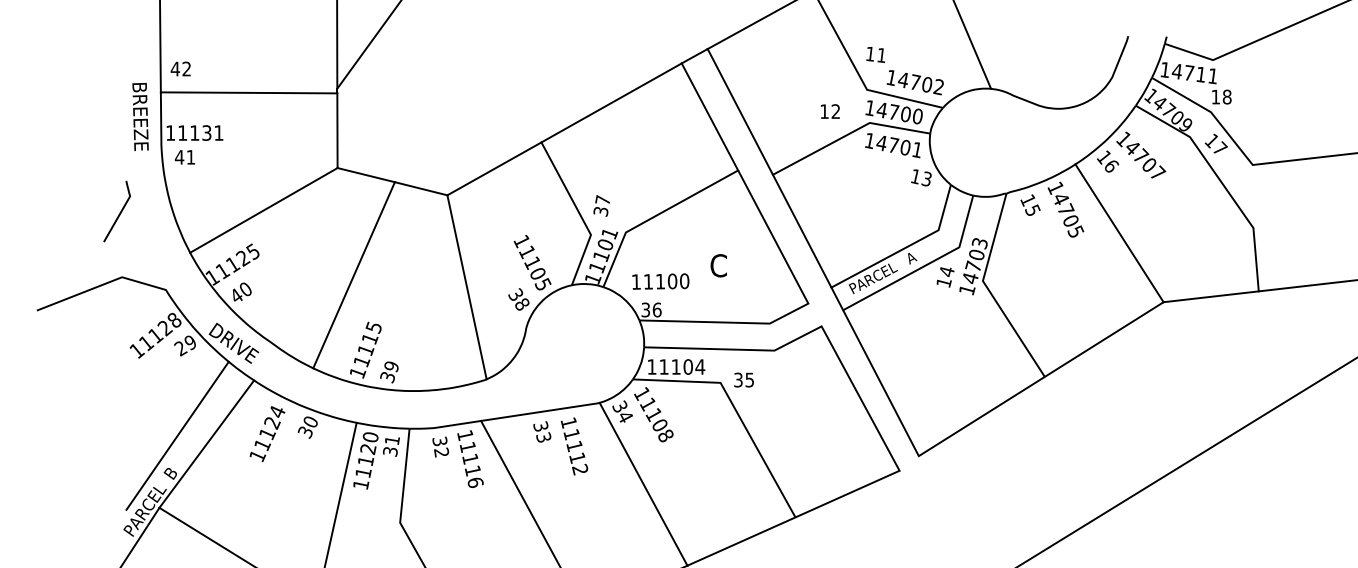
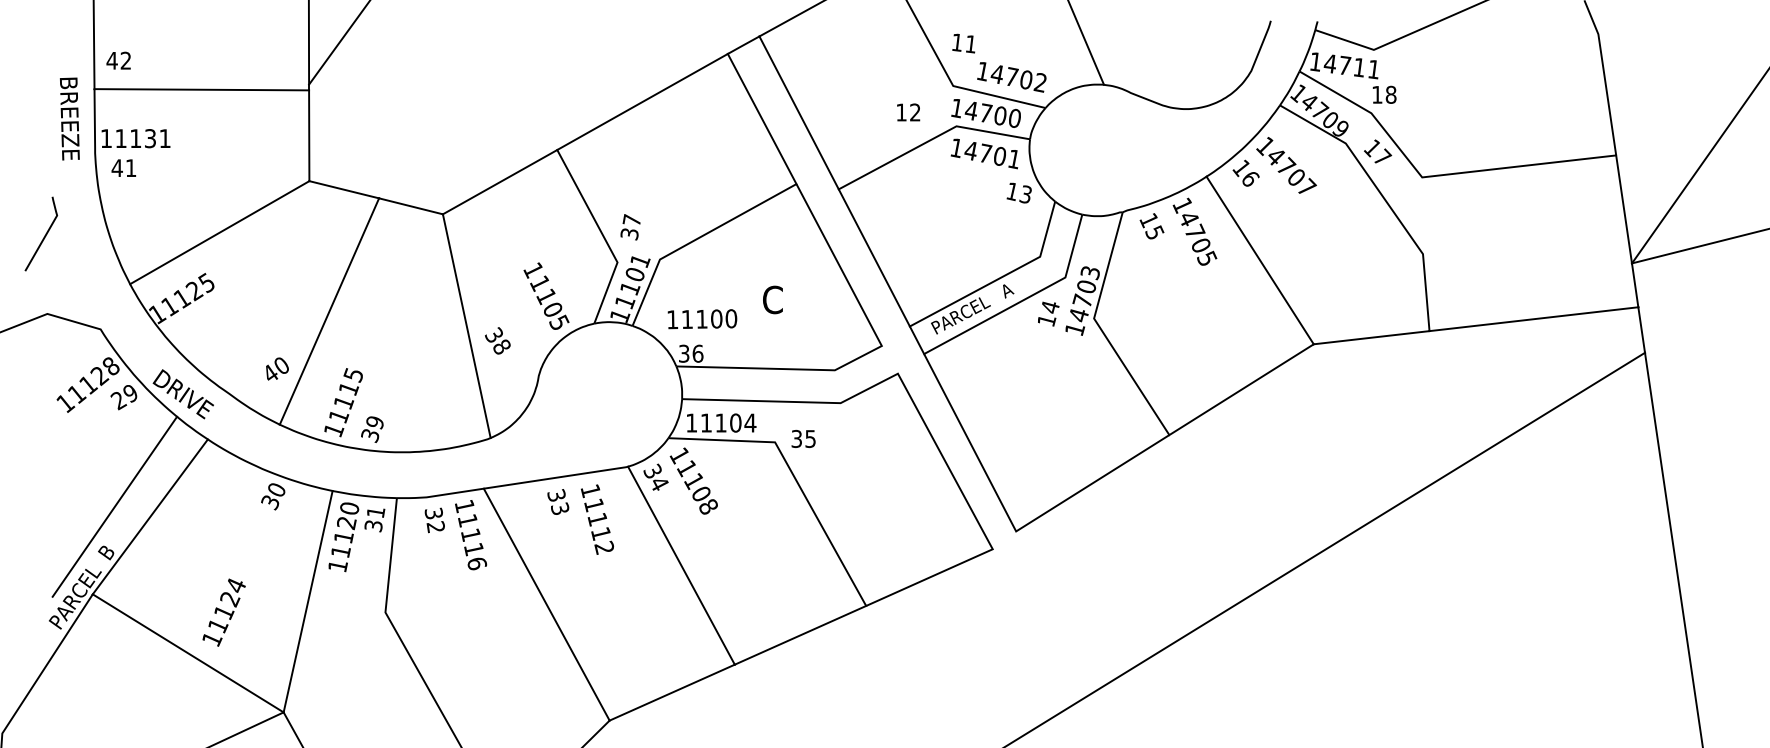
text: (242, 291) -> (277, 368), moved
text: (518, 299) -> (497, 340), moved
text: (266, 433) -> (223, 612), moved

